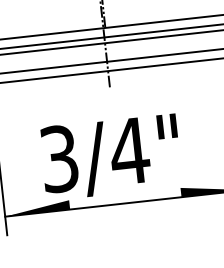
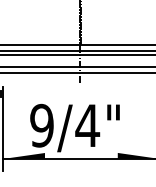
text: (58, 158) -> (41, 125), 3/4" -> 9/4"

